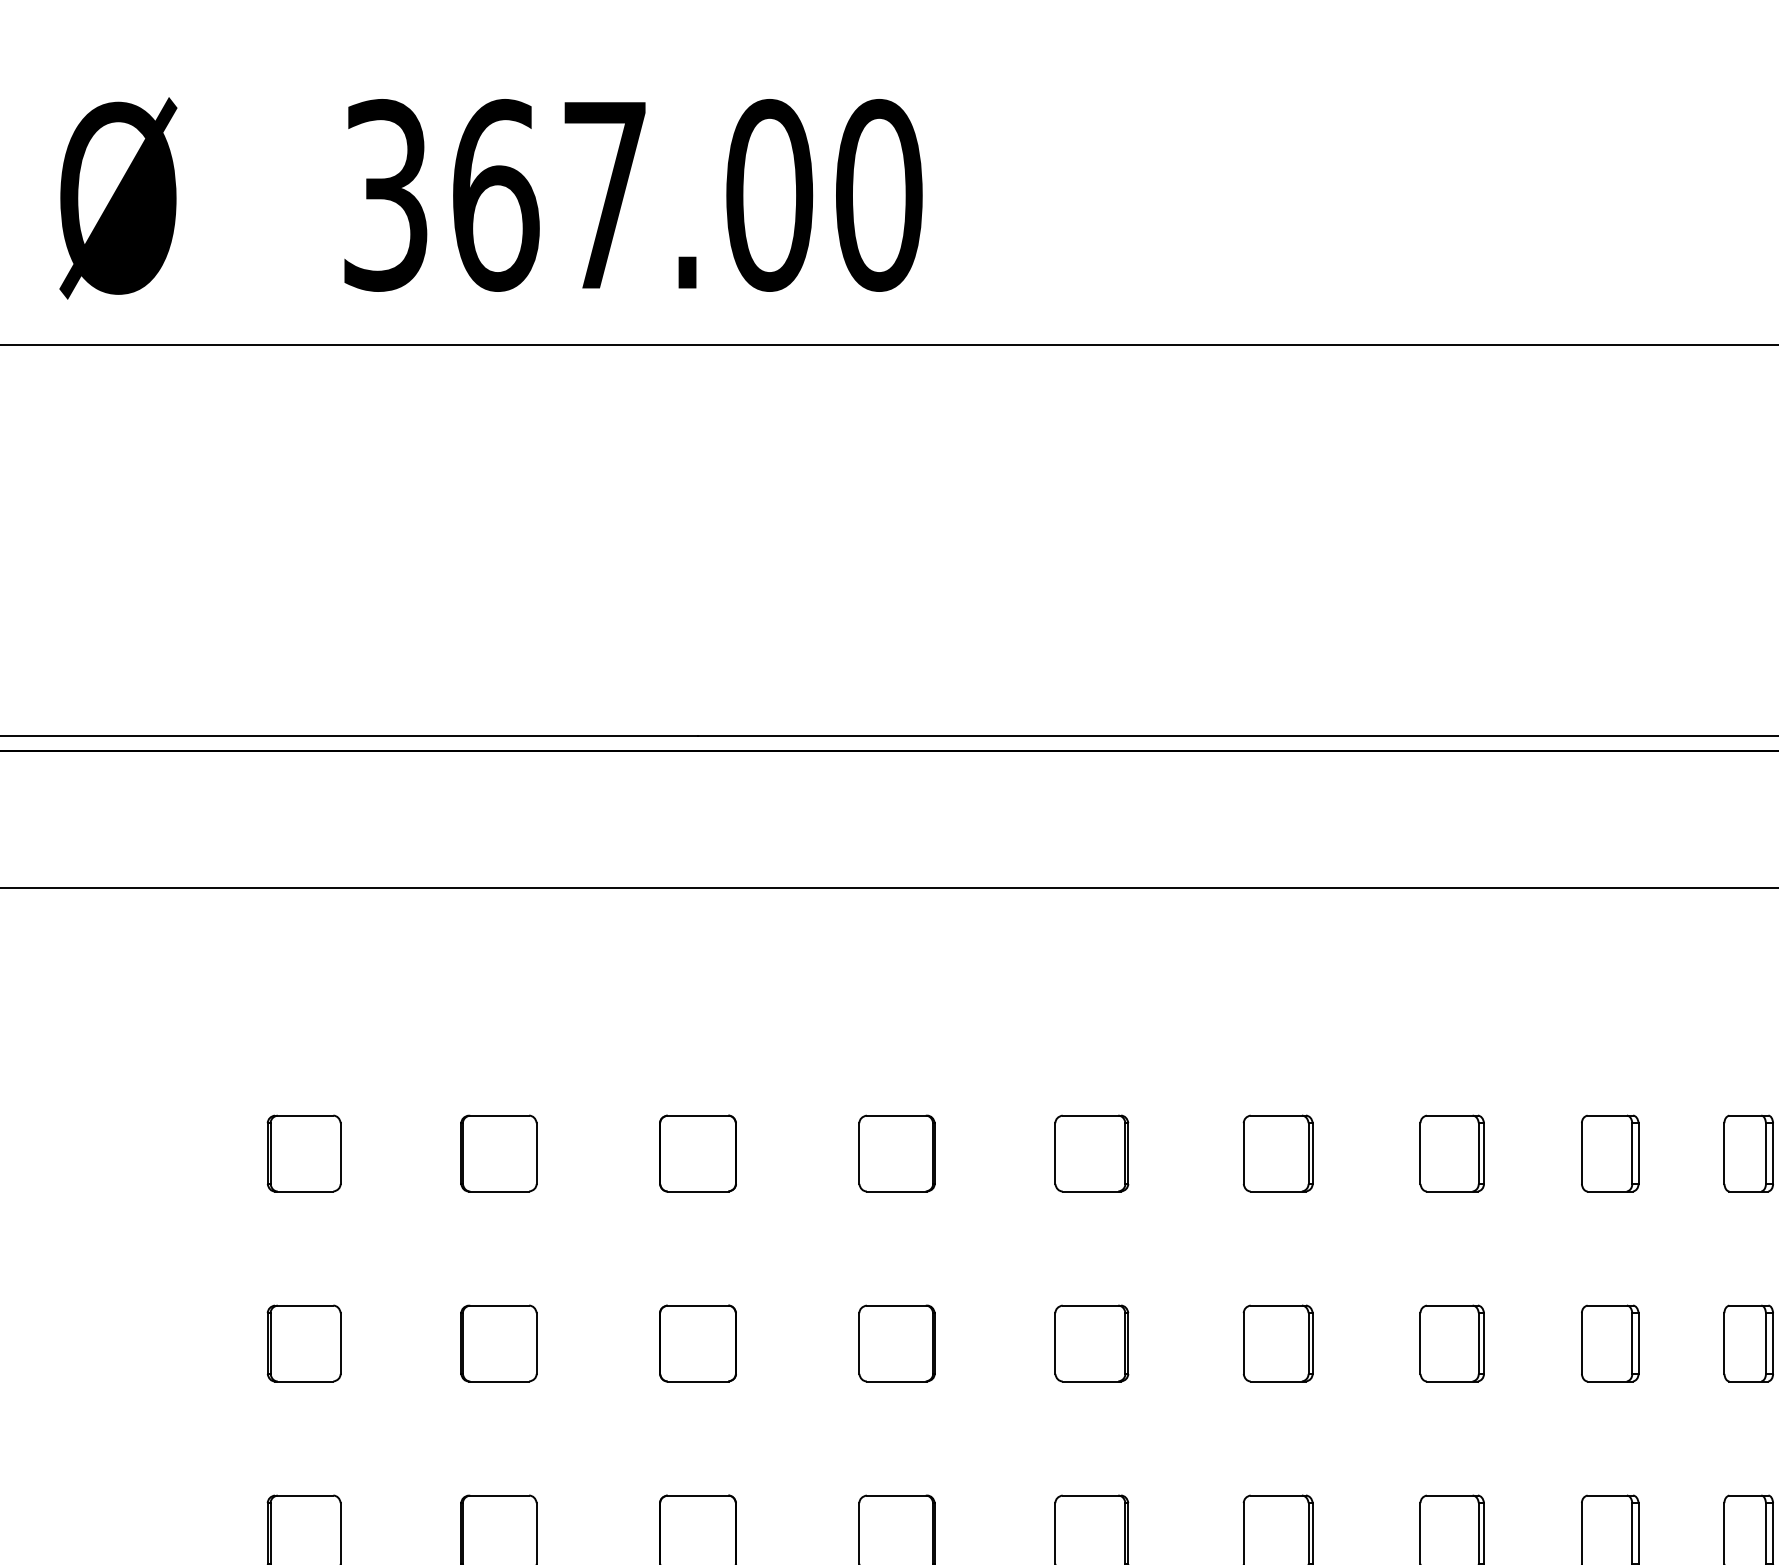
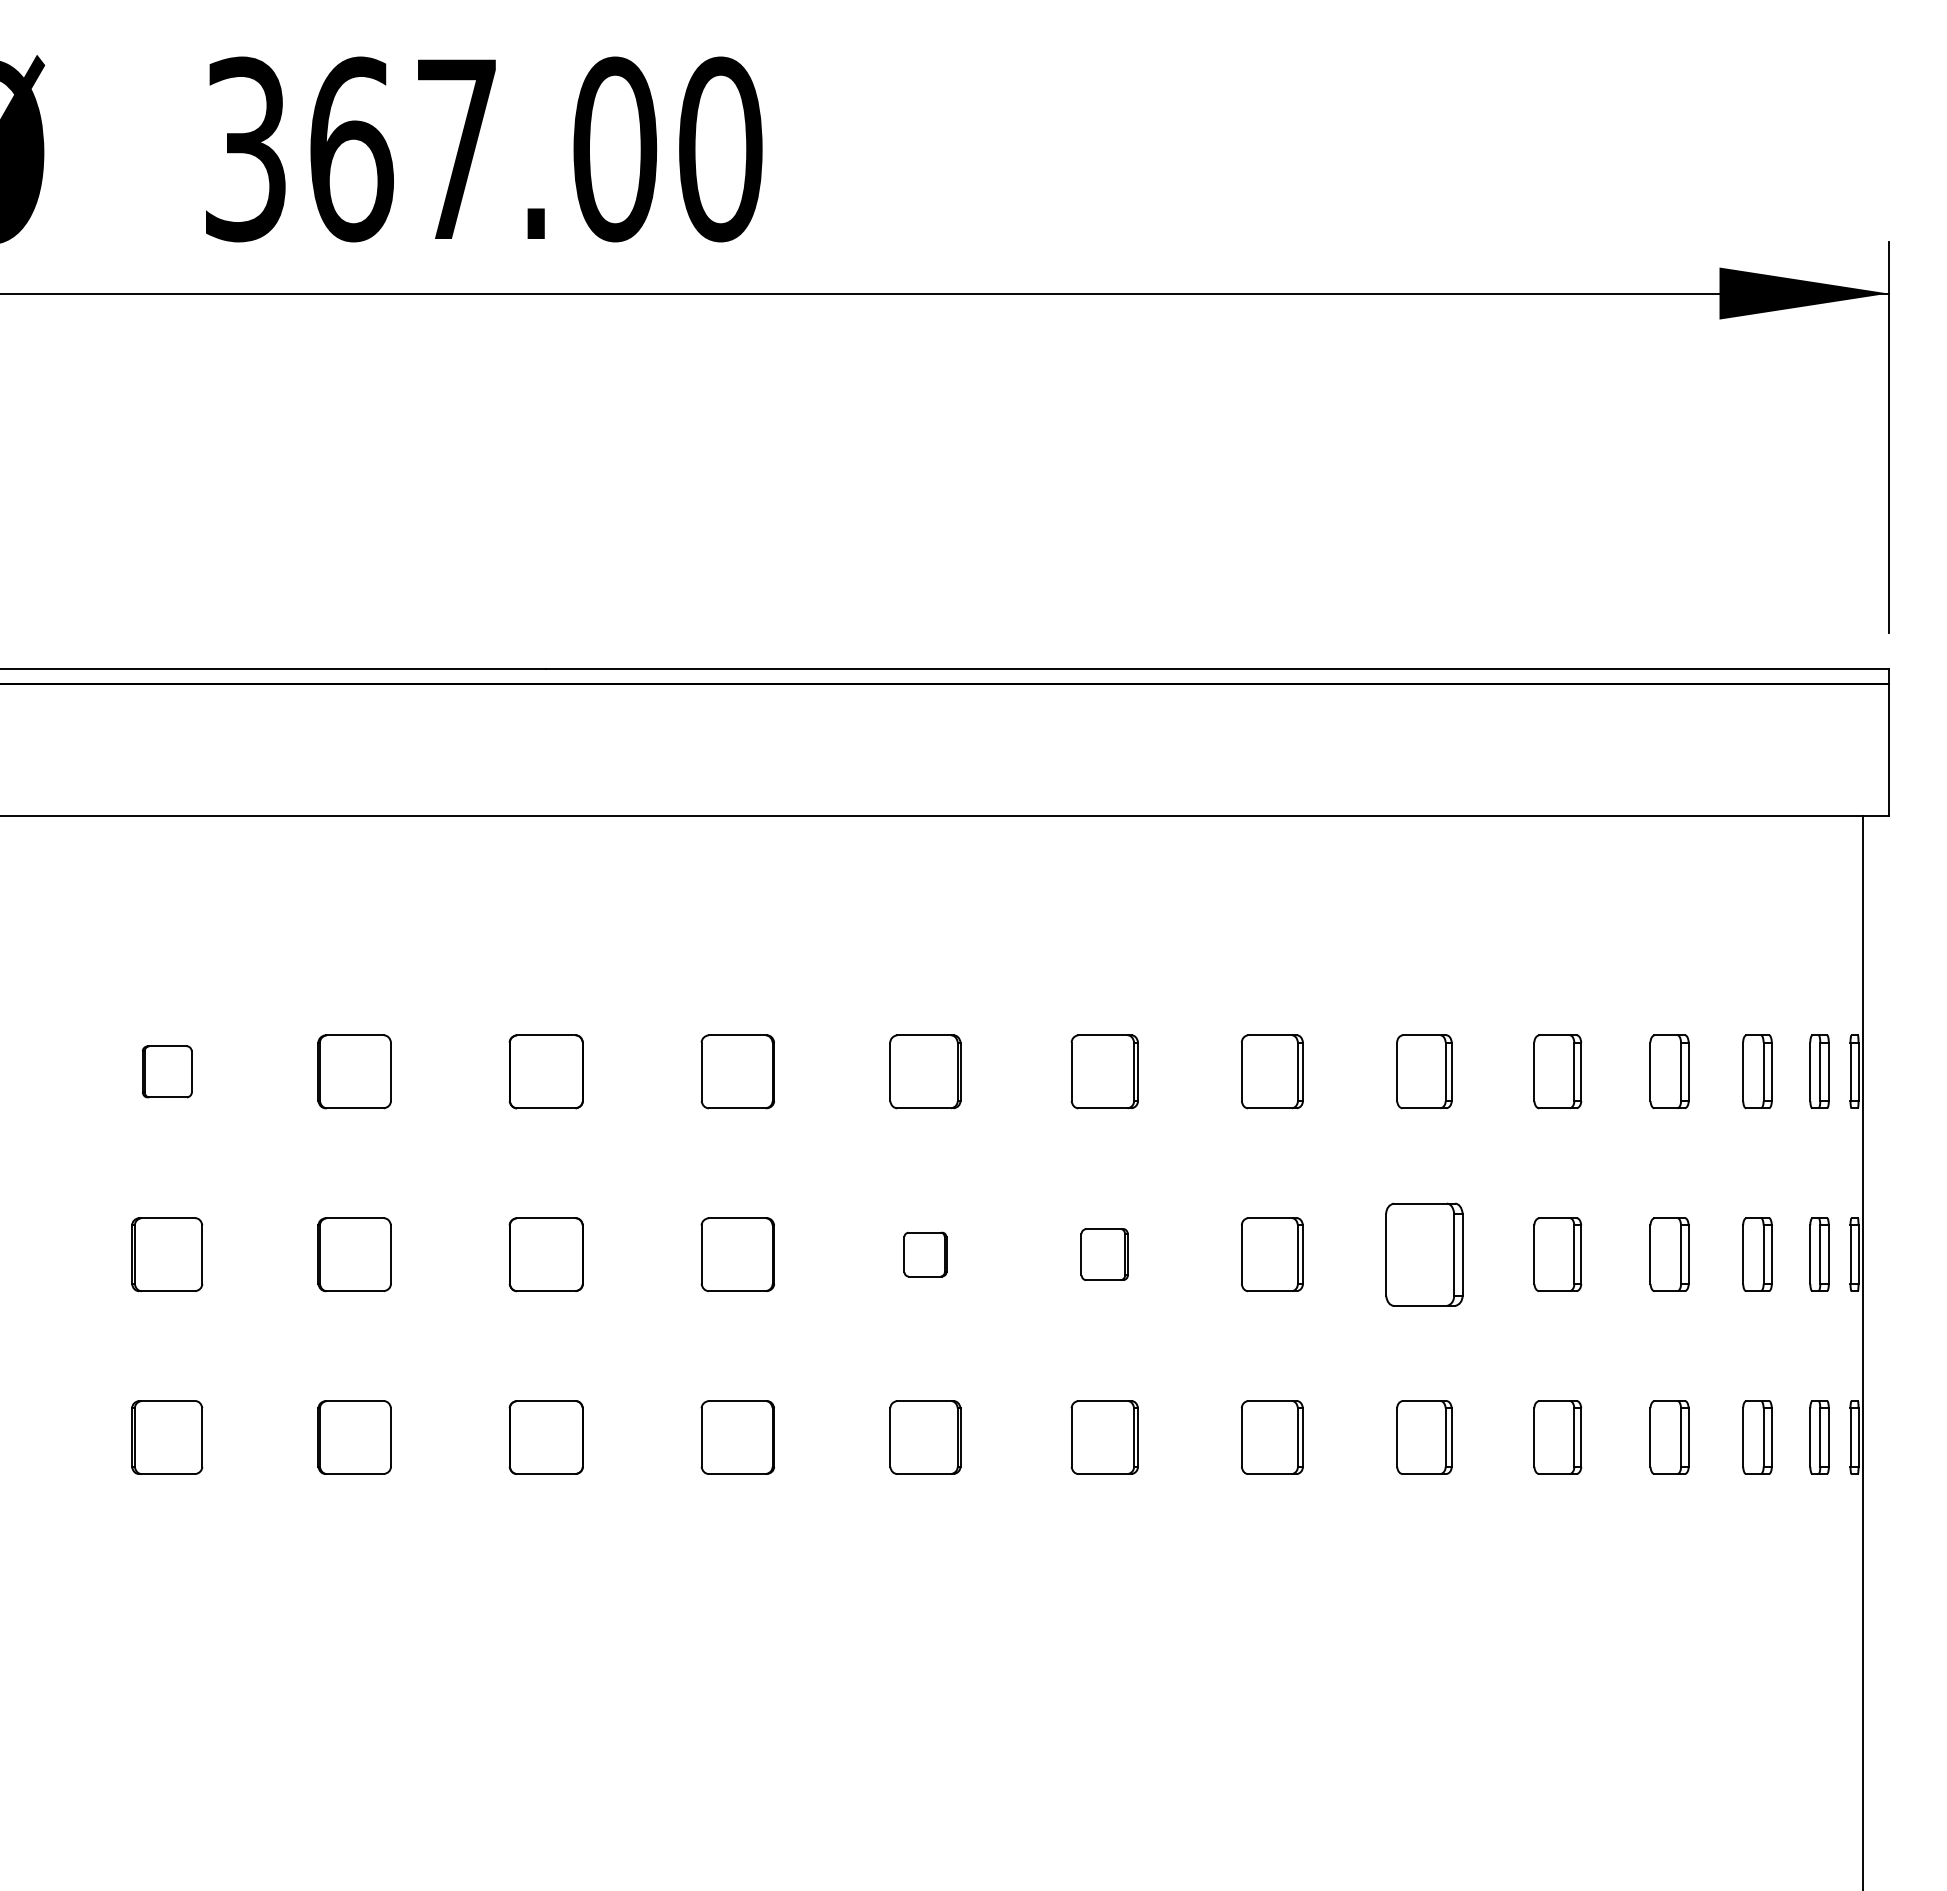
part: (304, 1153) -> (167, 1071), size x0.7
part: (1091, 1343) -> (925, 1254), size x0.6
part: (1277, 1343) -> (1104, 1254), size x0.7
part: (1610, 1343) -> (1424, 1254), size x1.4

